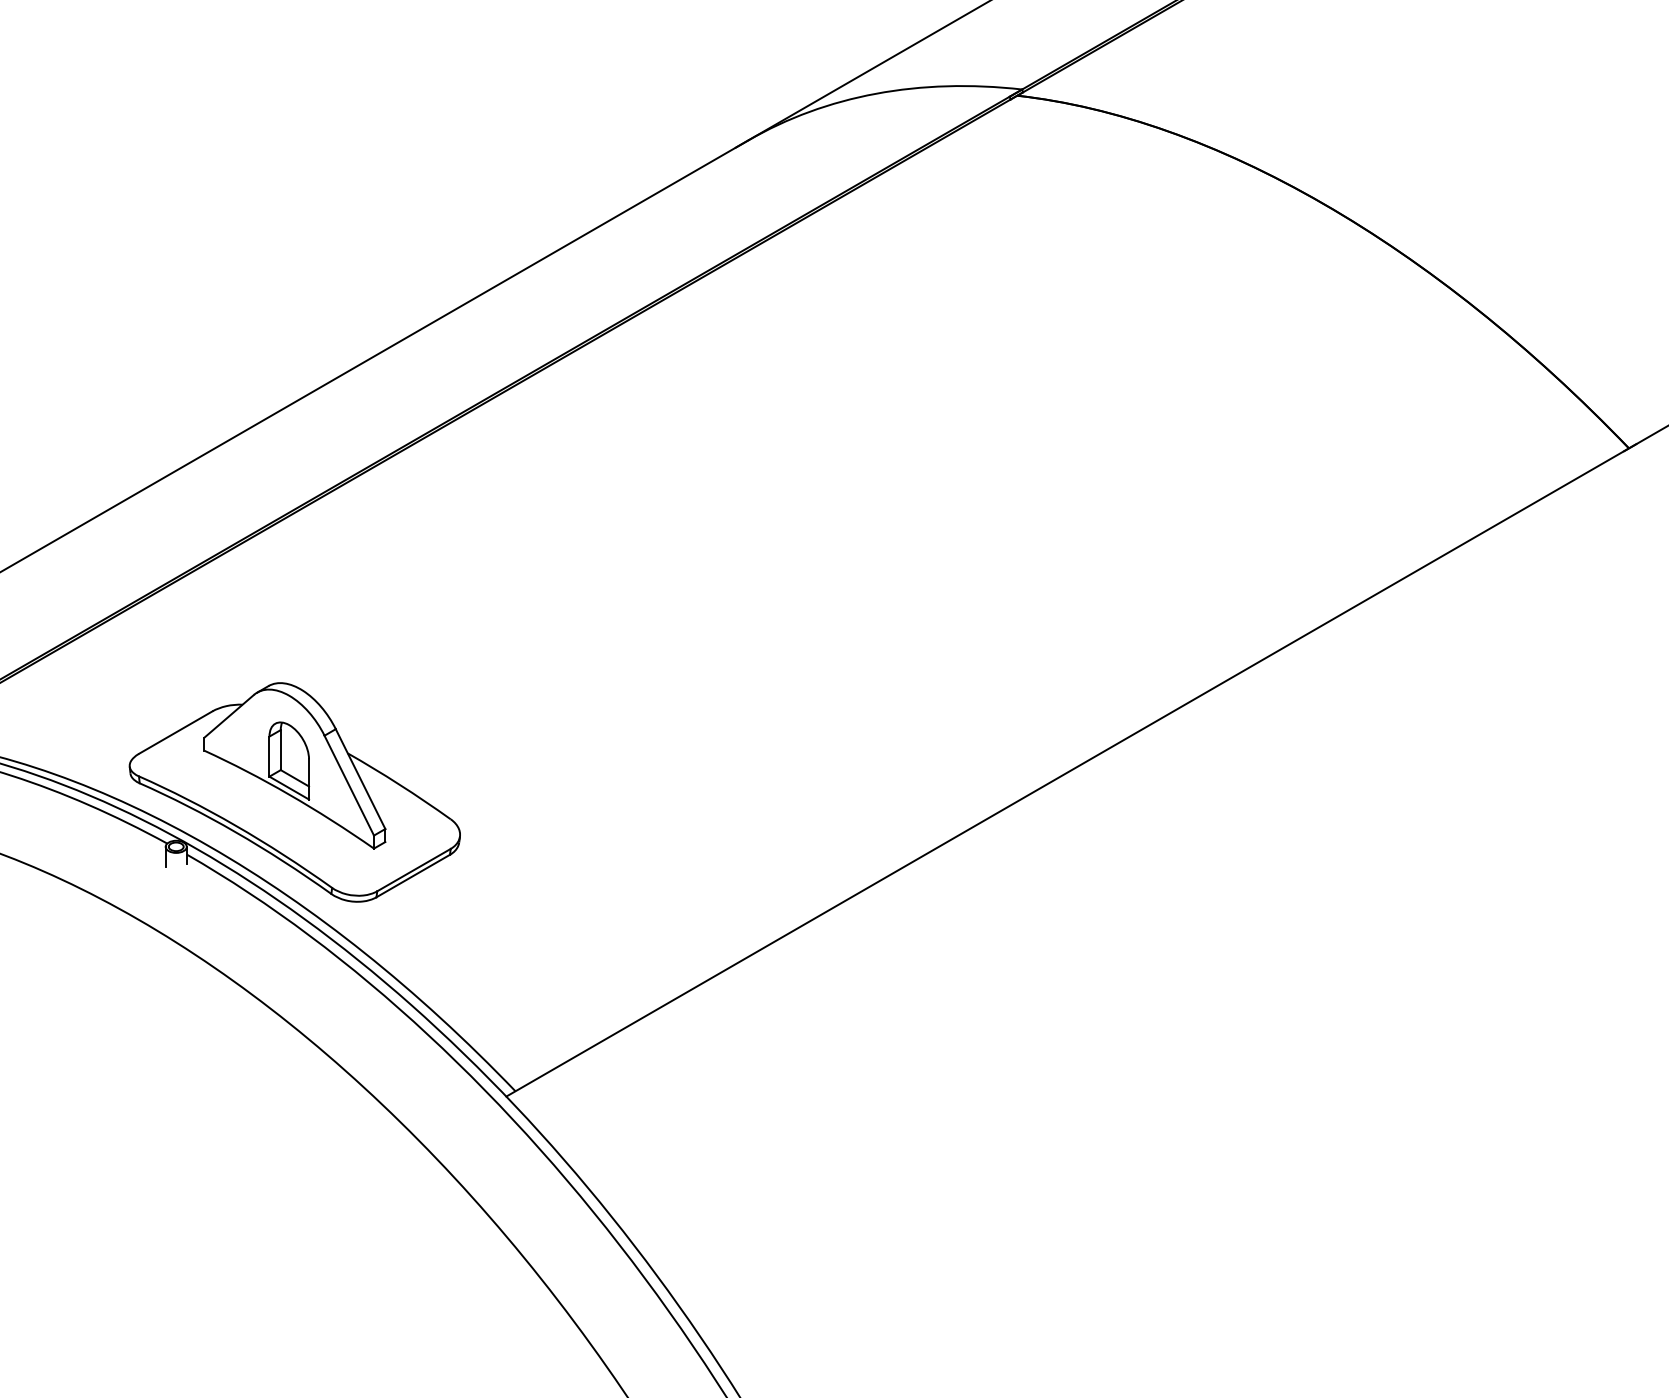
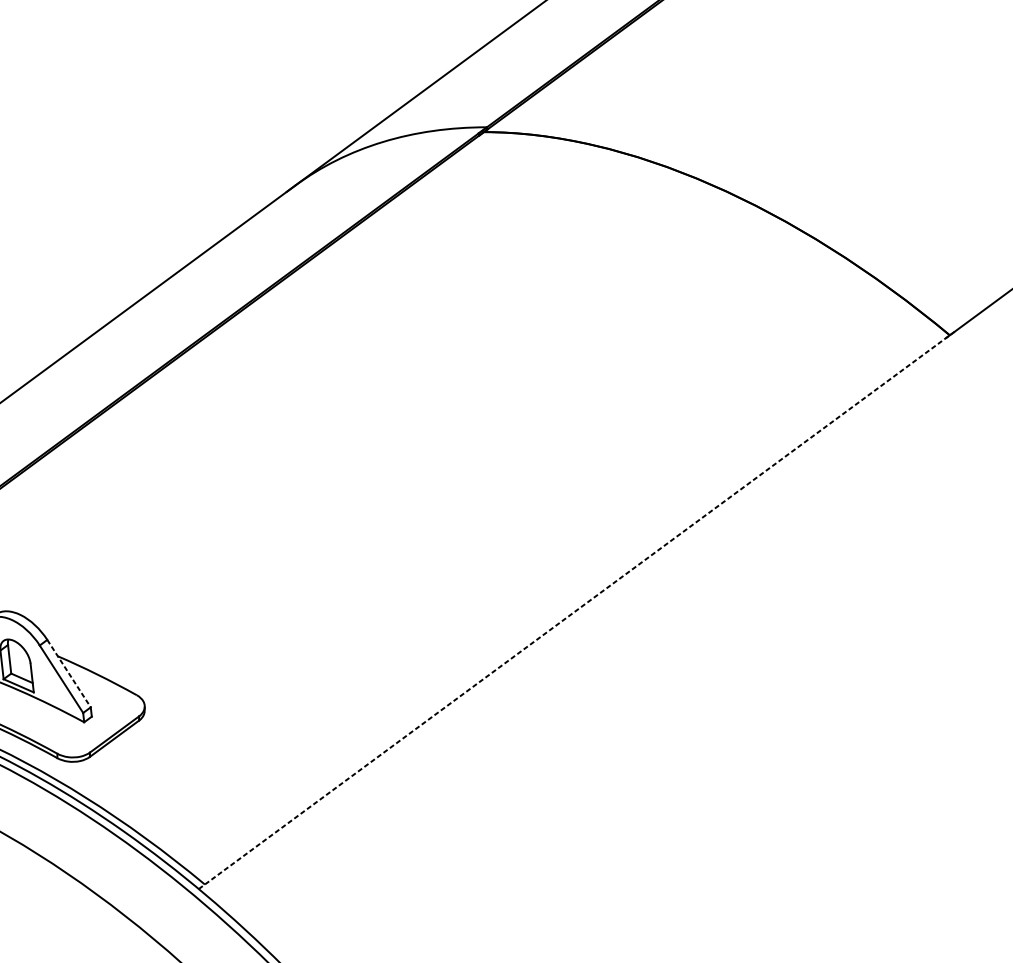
line: (1070, 770) -> (576, 610), solid -> dashed
line: (360, 779) -> (69, 673), solid -> dashed

